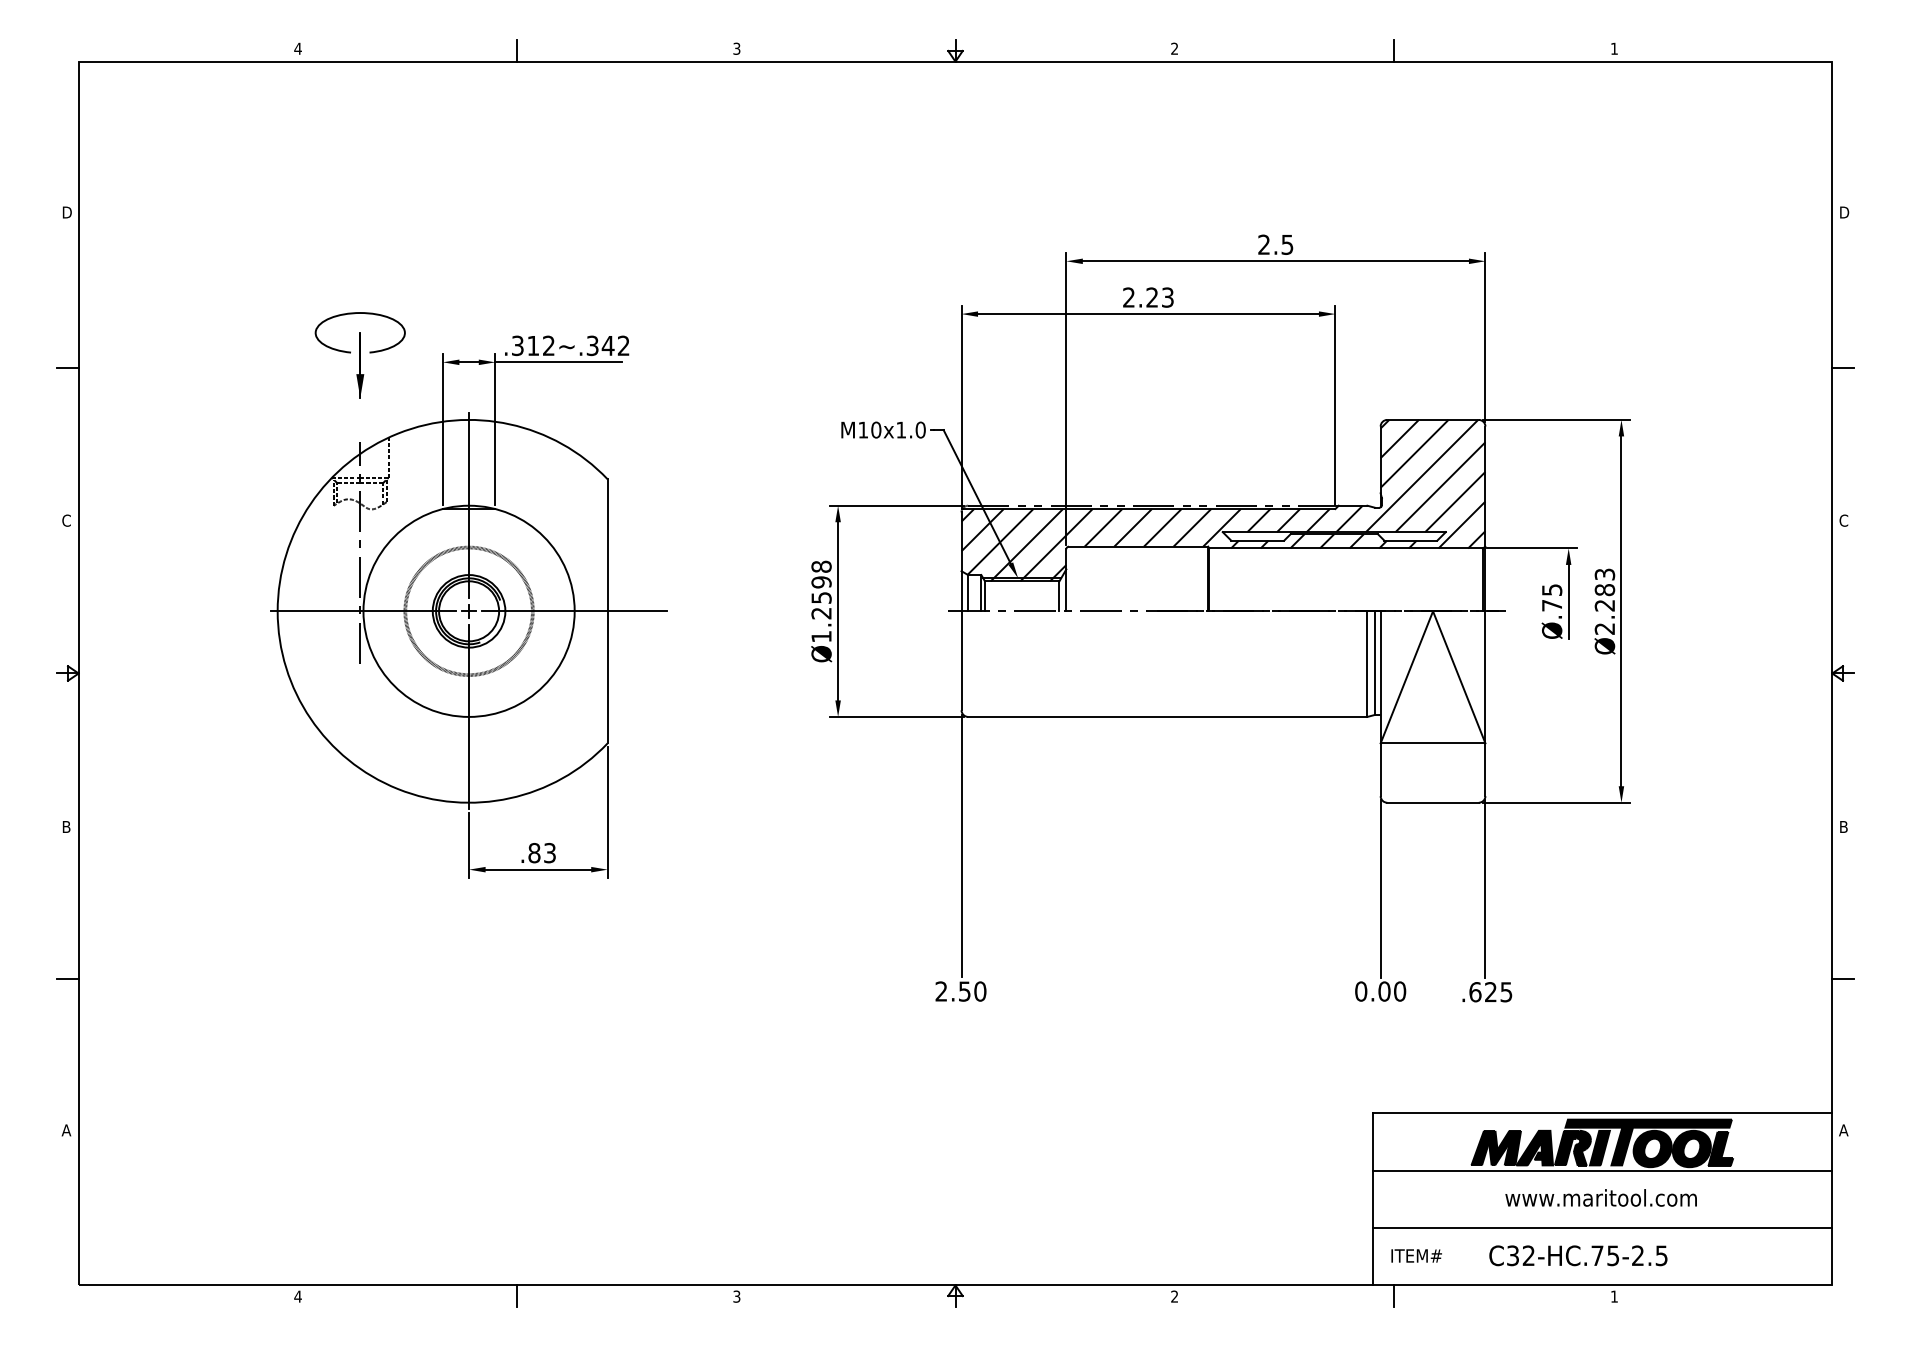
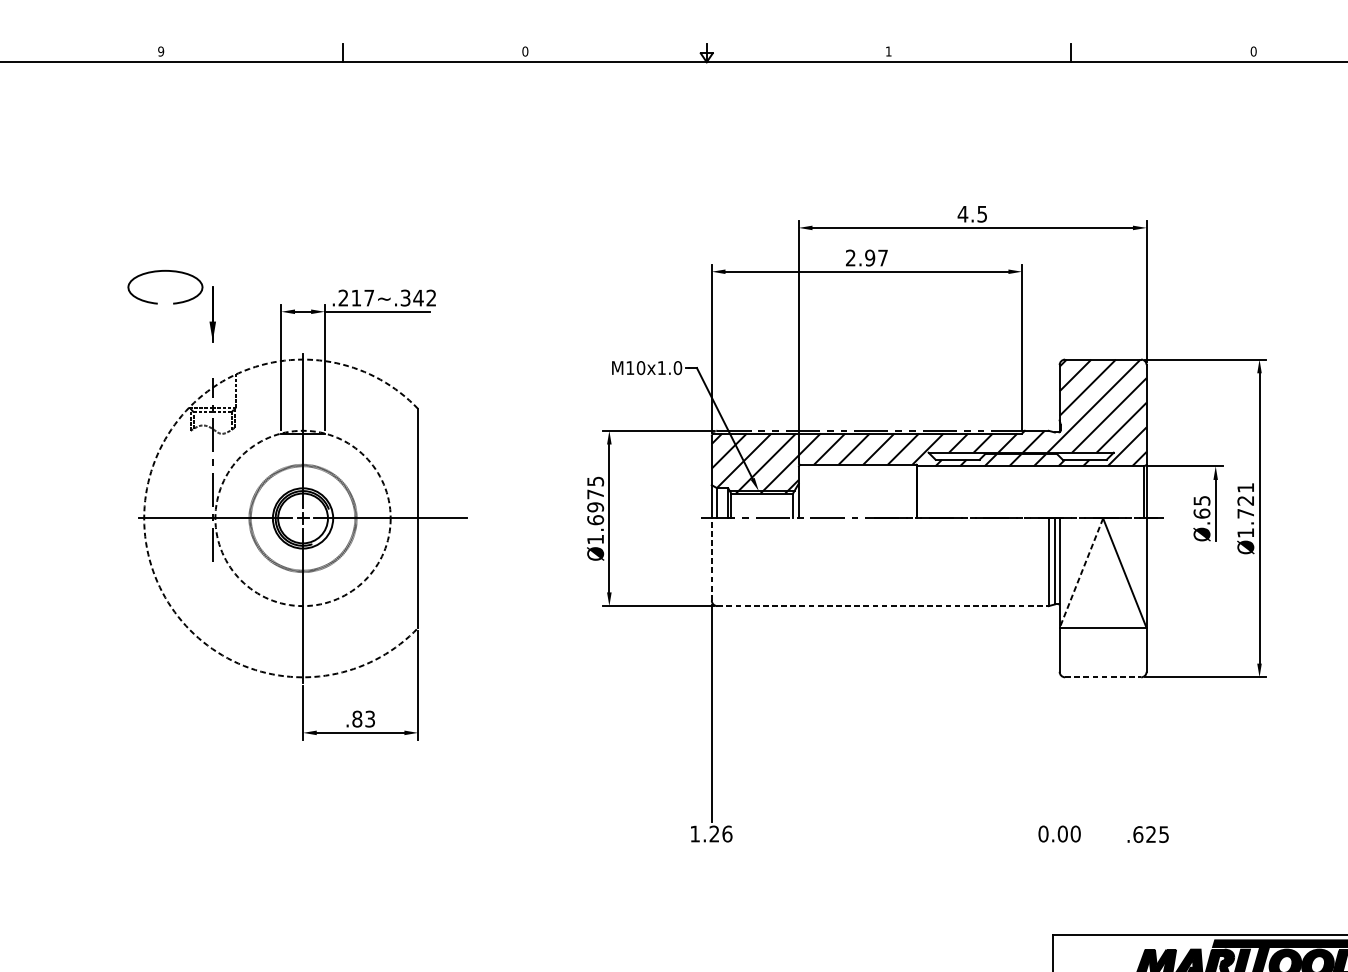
text: (297, 48) -> (160, 51), 4 -> 9
text: (736, 48) -> (525, 51), 3 -> 0
text: (1174, 48) -> (888, 51), 2 -> 1
text: (1614, 48) -> (1253, 51), 1 -> 0
text: (1263, 244) -> (962, 213), 2.5 -> 4.5
text: (1159, 297) -> (876, 257), 2.23 -> 2.97
curve: (354, 314) -> (160, 272), moved
text: (533, 345) -> (356, 297), .312~.342 -> .217~.342
text: (821, 589) -> (595, 500), Ø1.2598 -> Ø1.6975
text: (1604, 601) -> (1245, 510), Ø2.283 -> Ø1.721
text: (1552, 605) -> (1202, 513), Ø.75 -> Ø.65
circle: (468, 610) -> (302, 517), solid -> dashed
arc: (277, 611) -> (144, 518), solid -> dashed
line: (961, 660) -> (711, 559), solid -> dashed
line: (1406, 677) -> (1081, 573), solid -> dashed
line: (1167, 716) -> (882, 605), solid -> dashed
line: (1433, 802) -> (1103, 677), solid -> dashed
line: (1380, 888) -> (1059, 748), removed
line: (1485, 888) -> (1146, 748), removed
text: (960, 991) -> (710, 833), 2.50 -> 1.26

